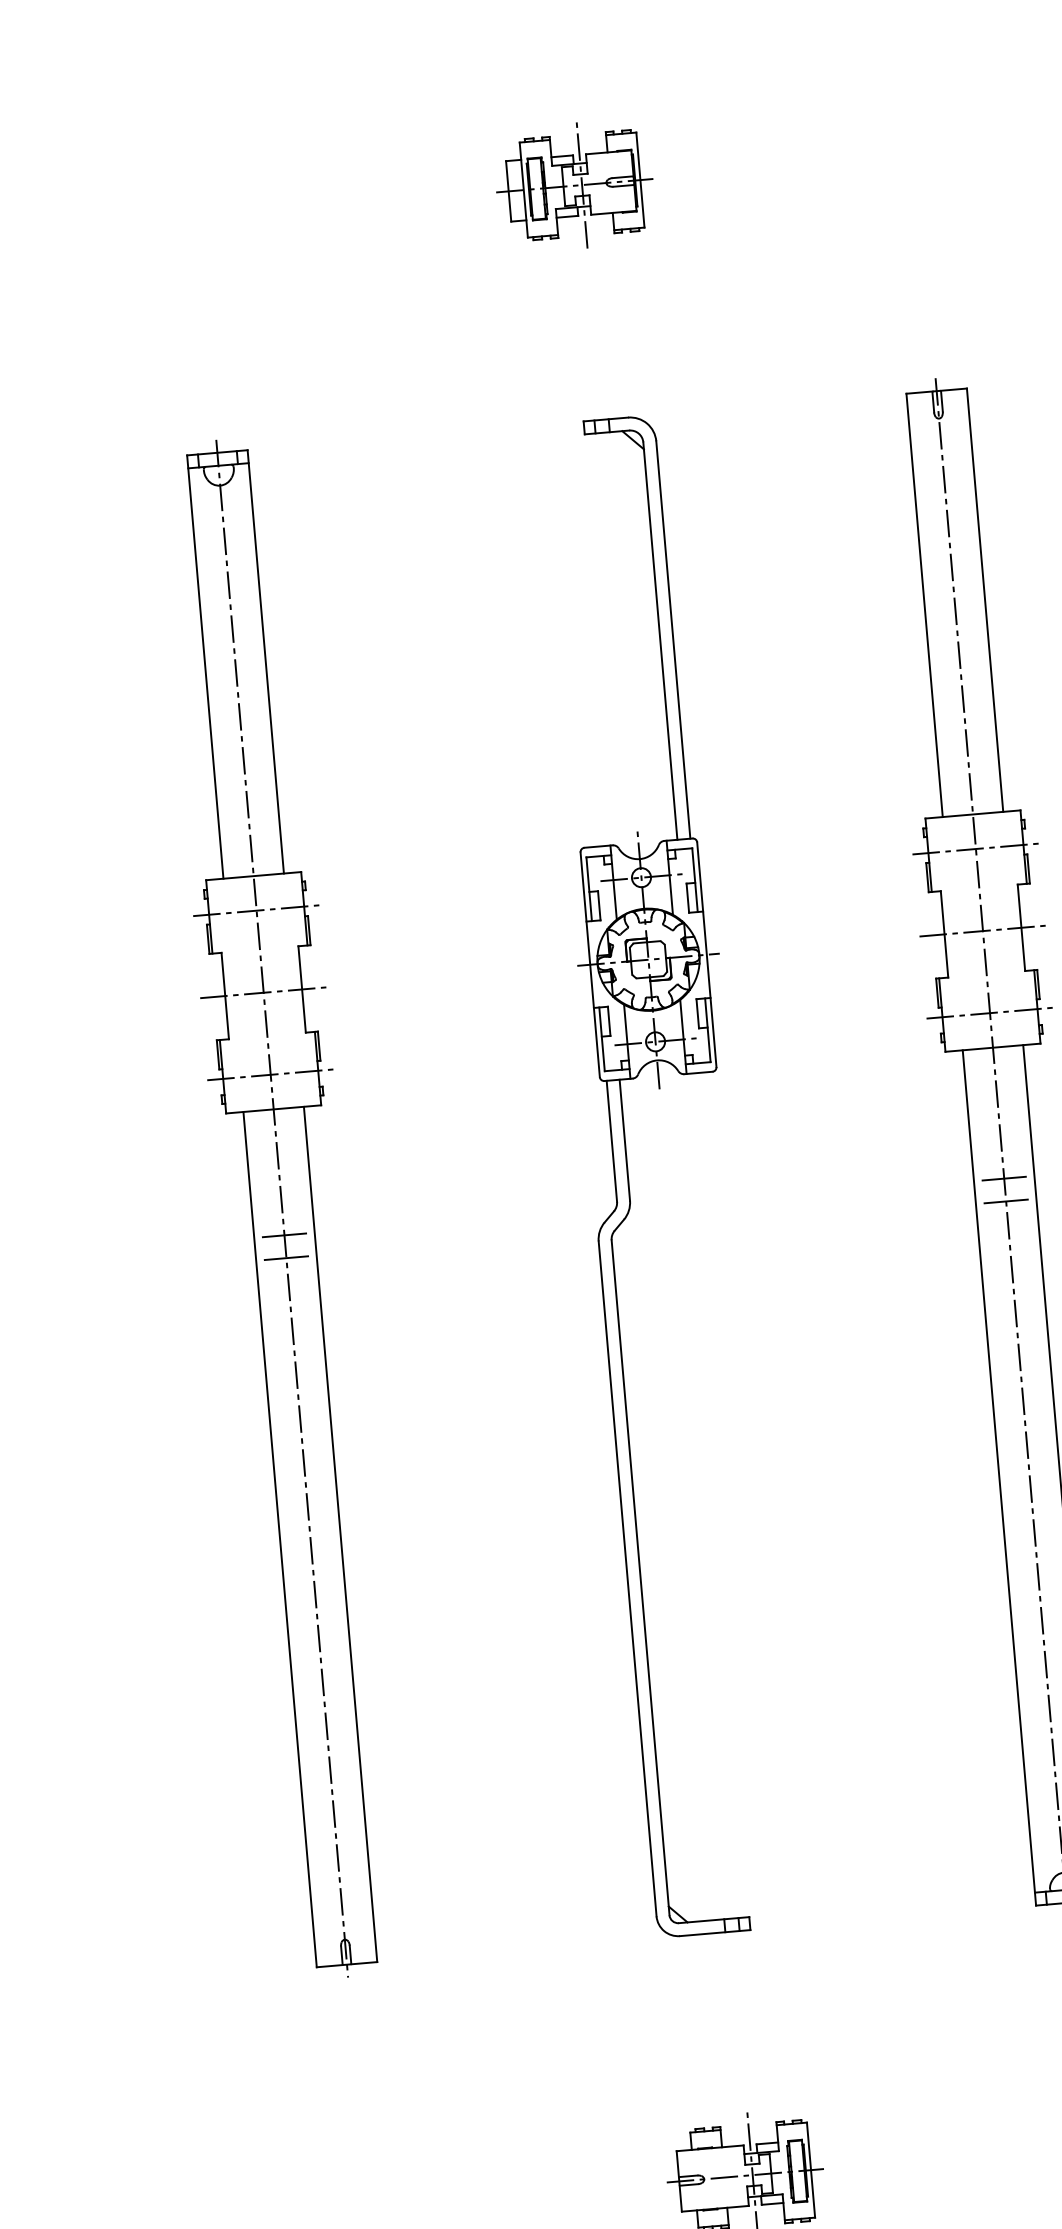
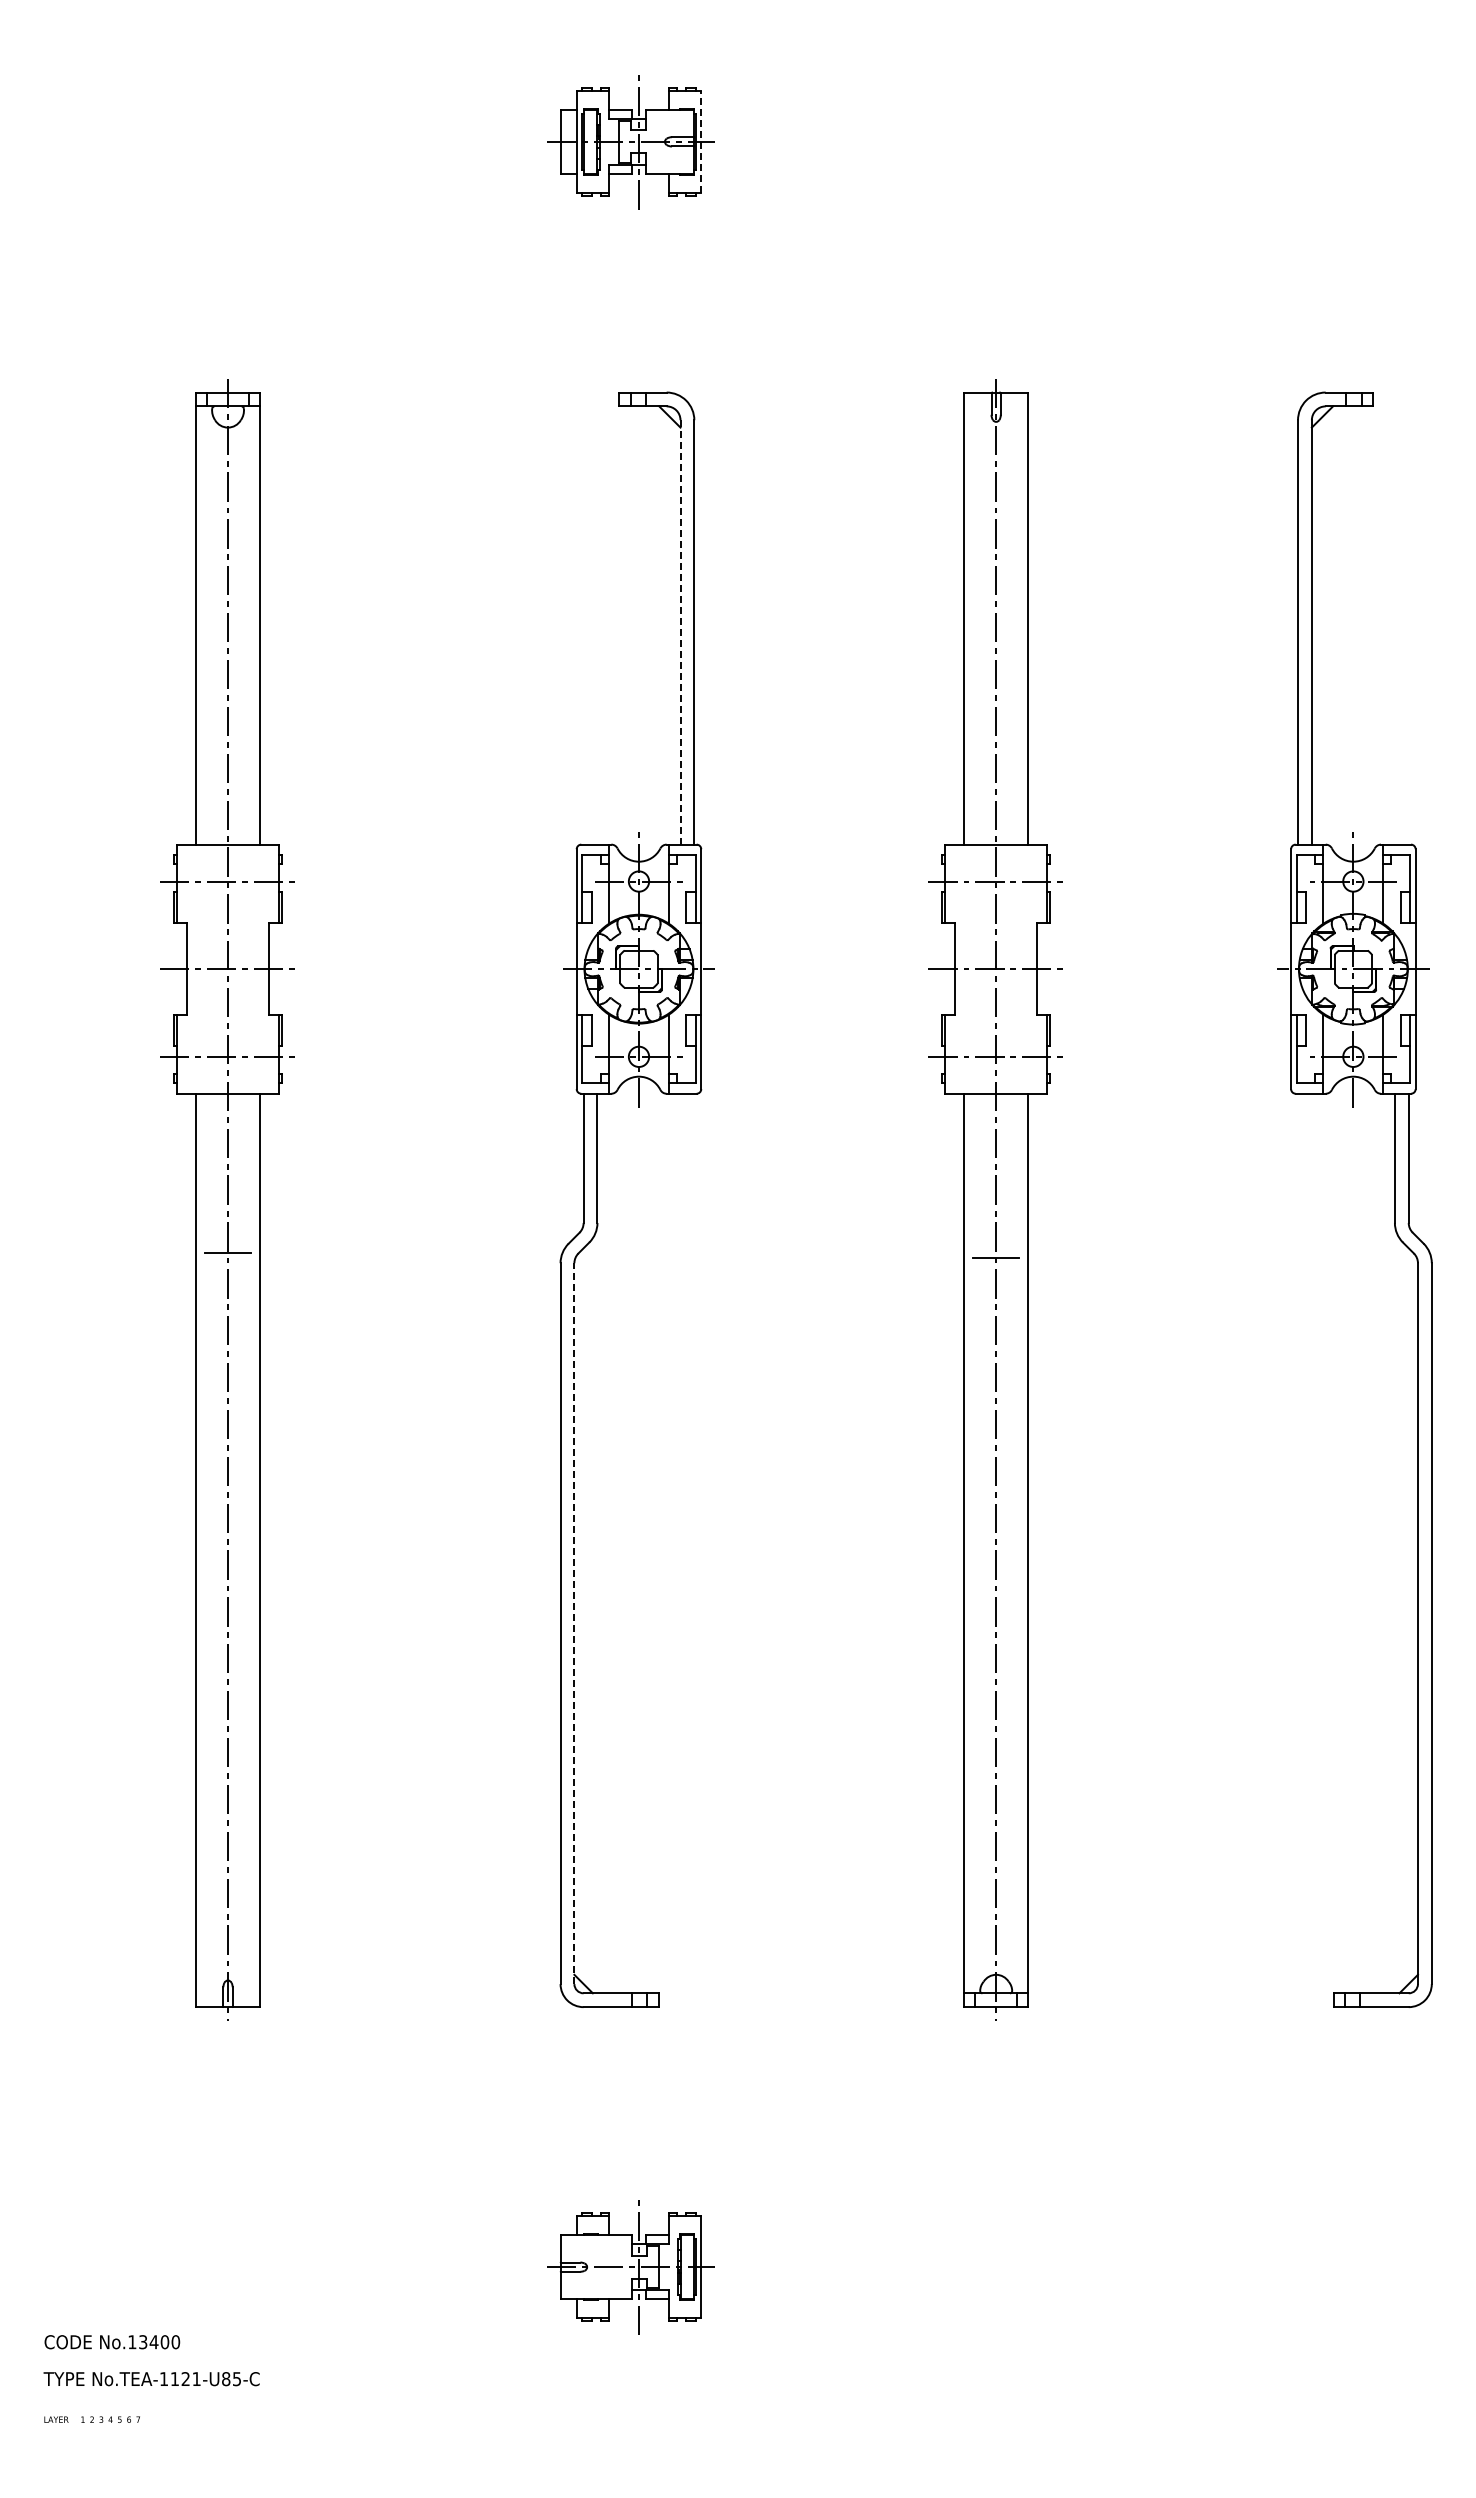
line: (640, 179) -> (701, 141), solid -> dashed
line: (660, 641) -> (680, 632), solid -> dashed
line: (1004, 1178) -> (996, 1233), removed
line: (284, 1235) -> (227, 1228), removed
line: (640, 1577) -> (574, 1623), solid -> dashed

